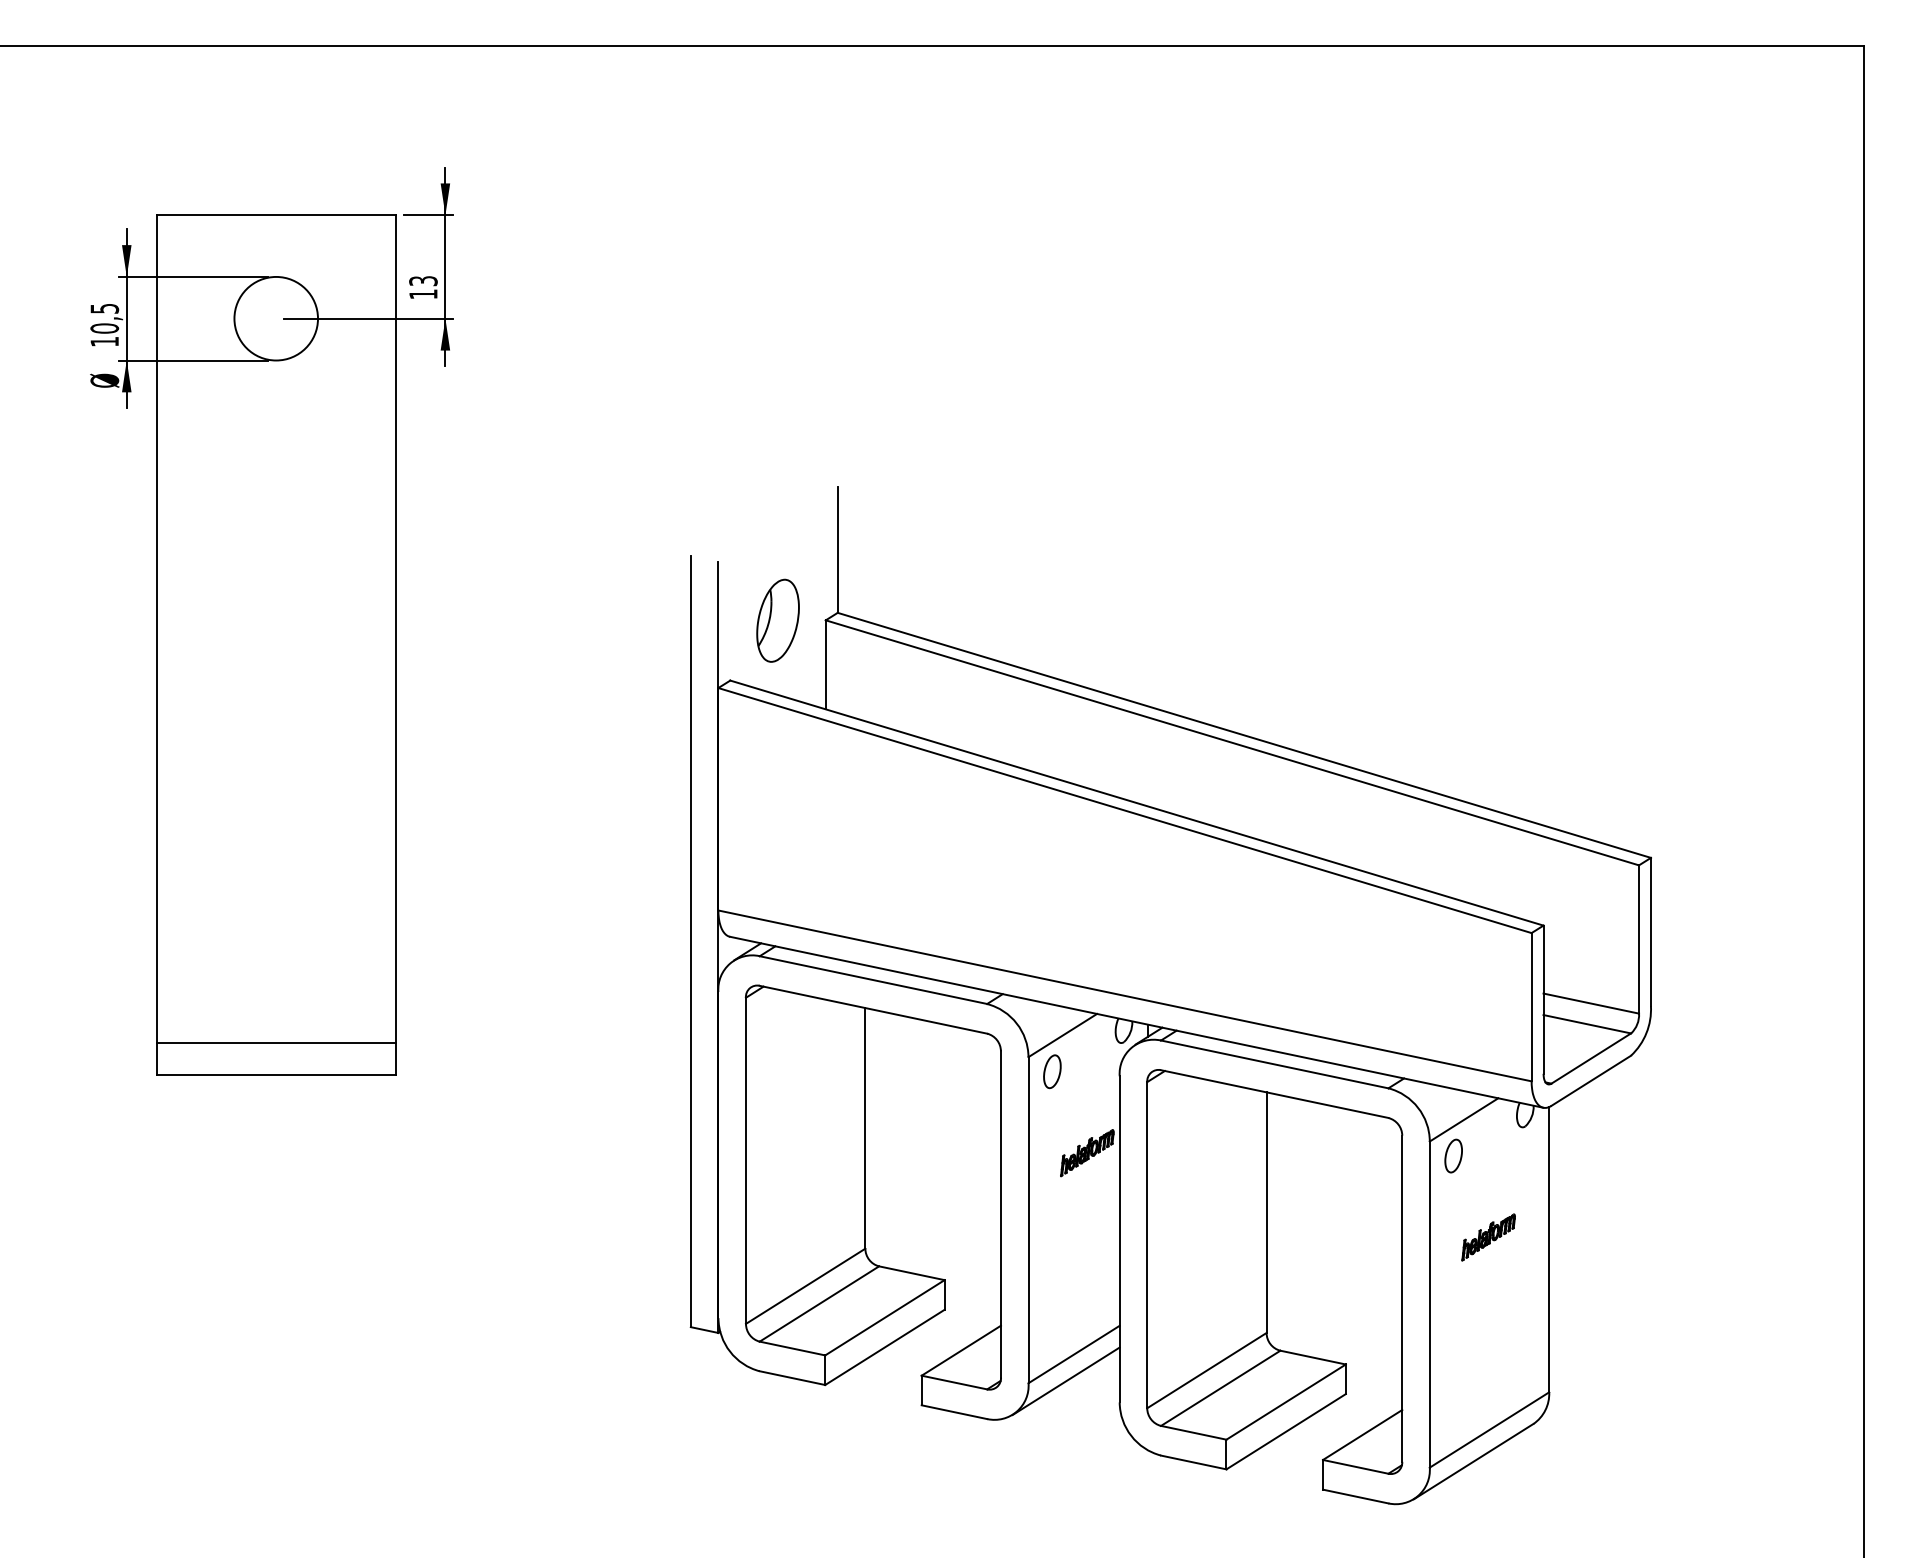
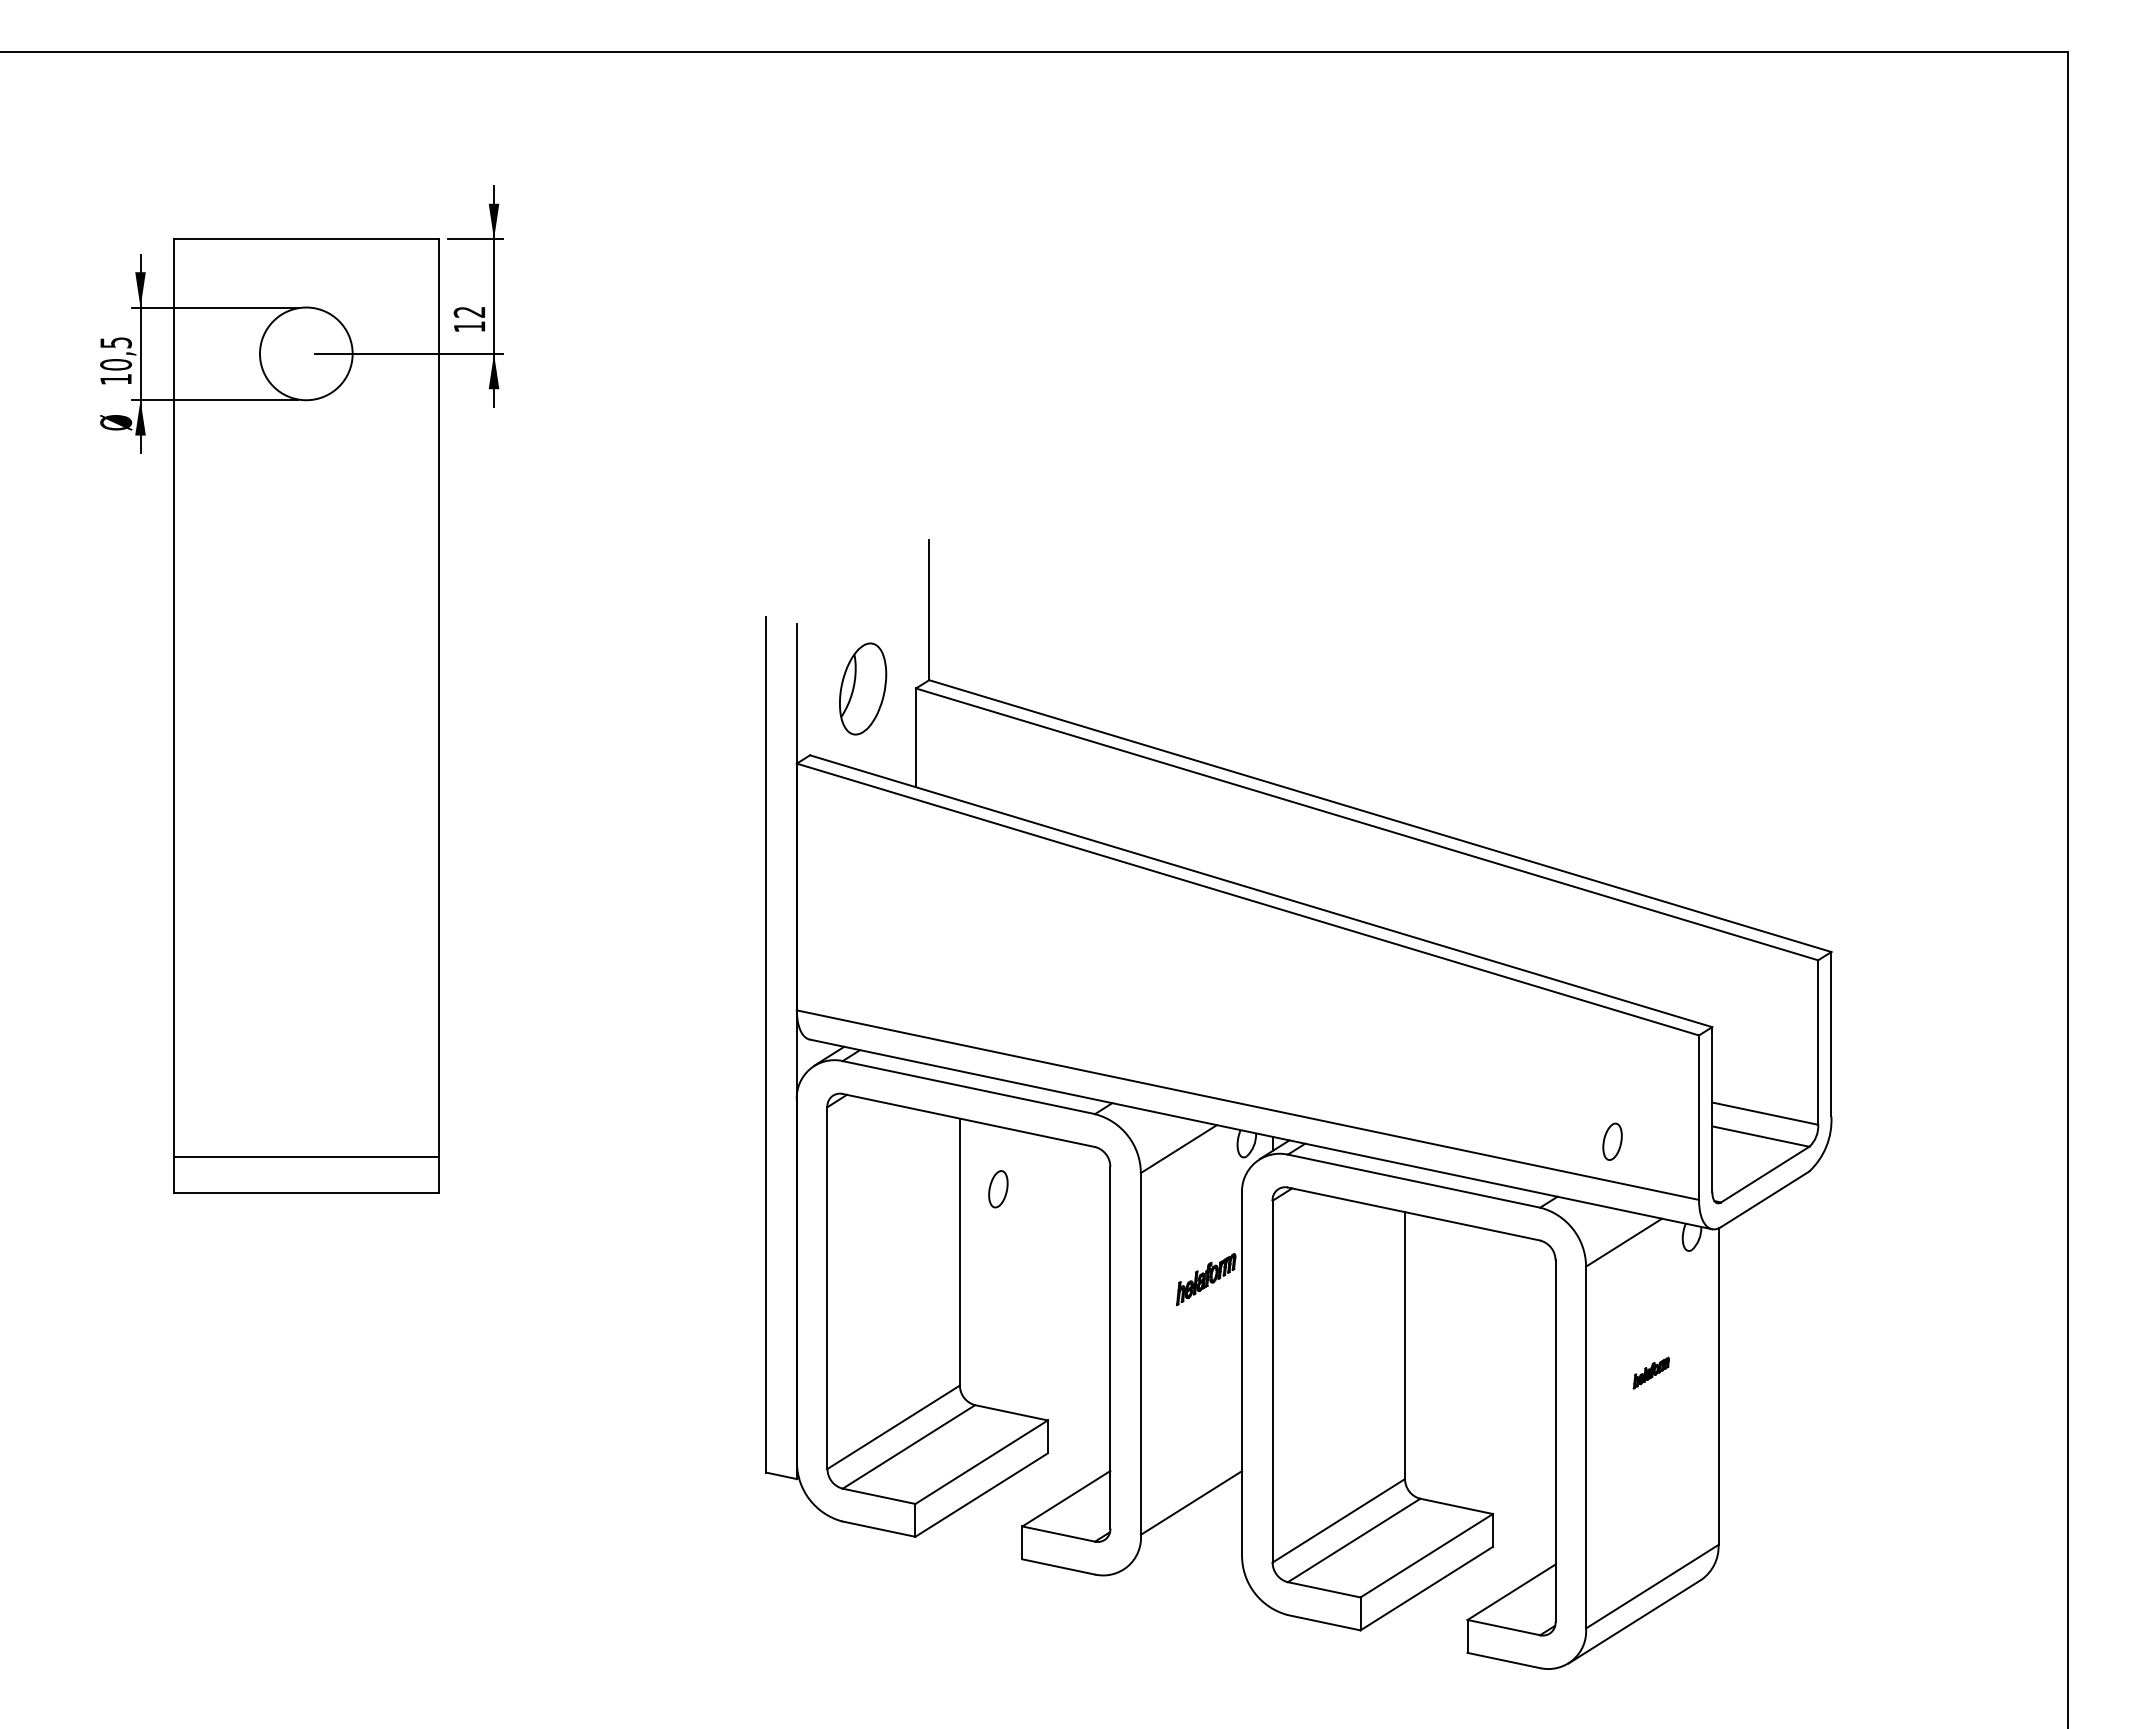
text: (423, 280) -> (469, 311), 13 -> 12
part: (1052, 1071) -> (998, 1189), moved
part: (1453, 1155) -> (1612, 1141), moved
part: (1488, 1236) -> (1651, 1372), size x0.6
line: (1066, 1381) -> (1182, 1532), removed

